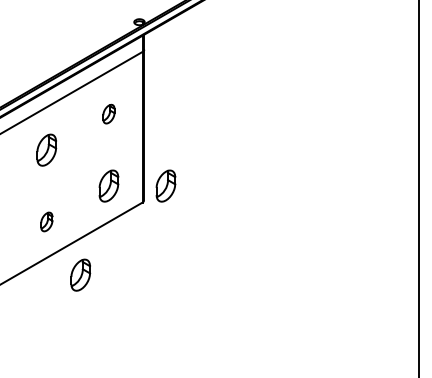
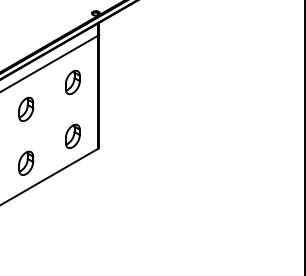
part: (108, 113) -> (72, 81), size x1.67
part: (165, 185) -> (115, 135), removed
part: (46, 221) -> (26, 163), size x1.67
part: (80, 274) -> (51, 202), removed

